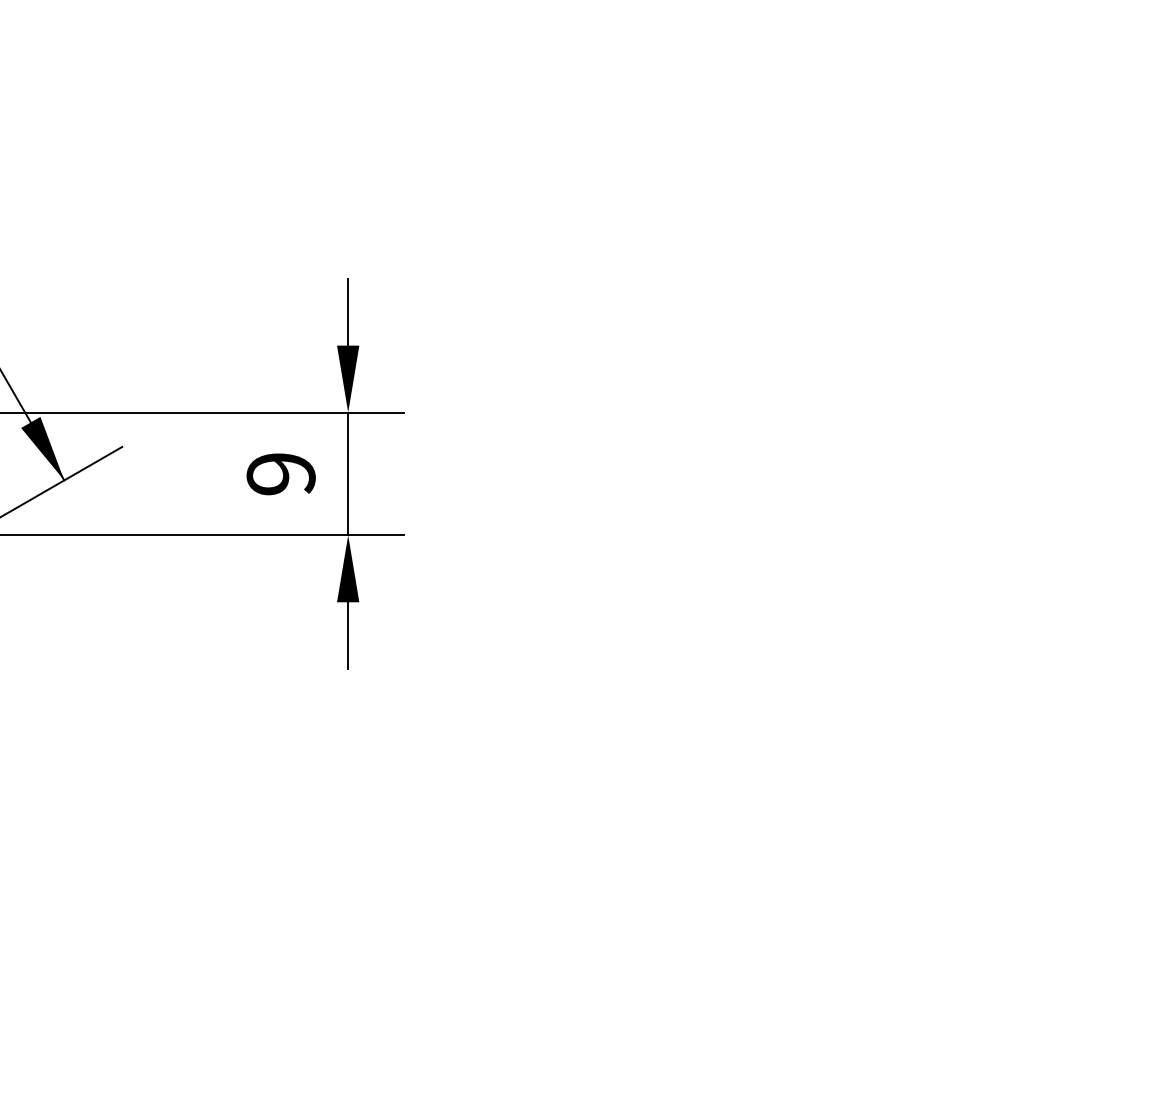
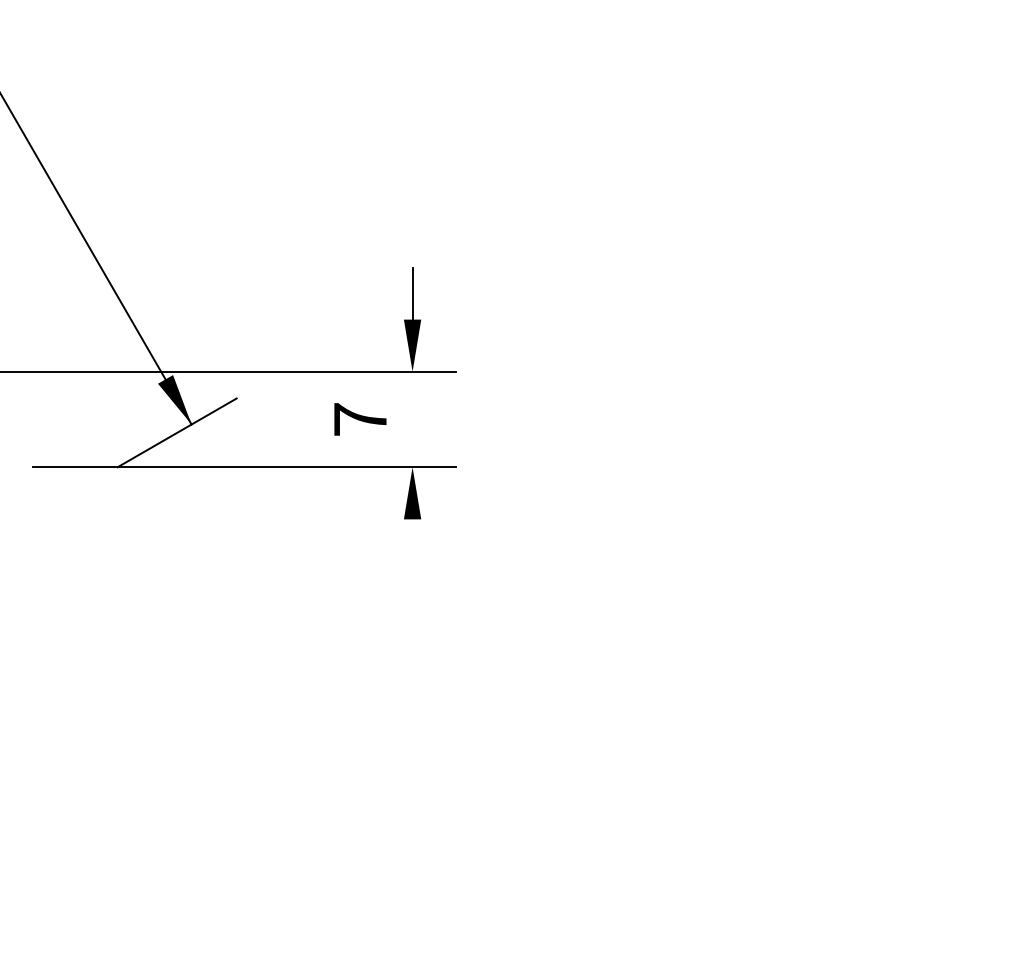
text: (281, 473) -> (360, 419), 9 -> 7
line: (348, 473) -> (412, 419), removed
line: (348, 635) -> (412, 545), removed

